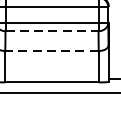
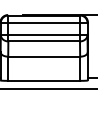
line: (52, 31) -> (44, 41), dashed -> solid
line: (52, 50) -> (44, 56), dashed -> solid

